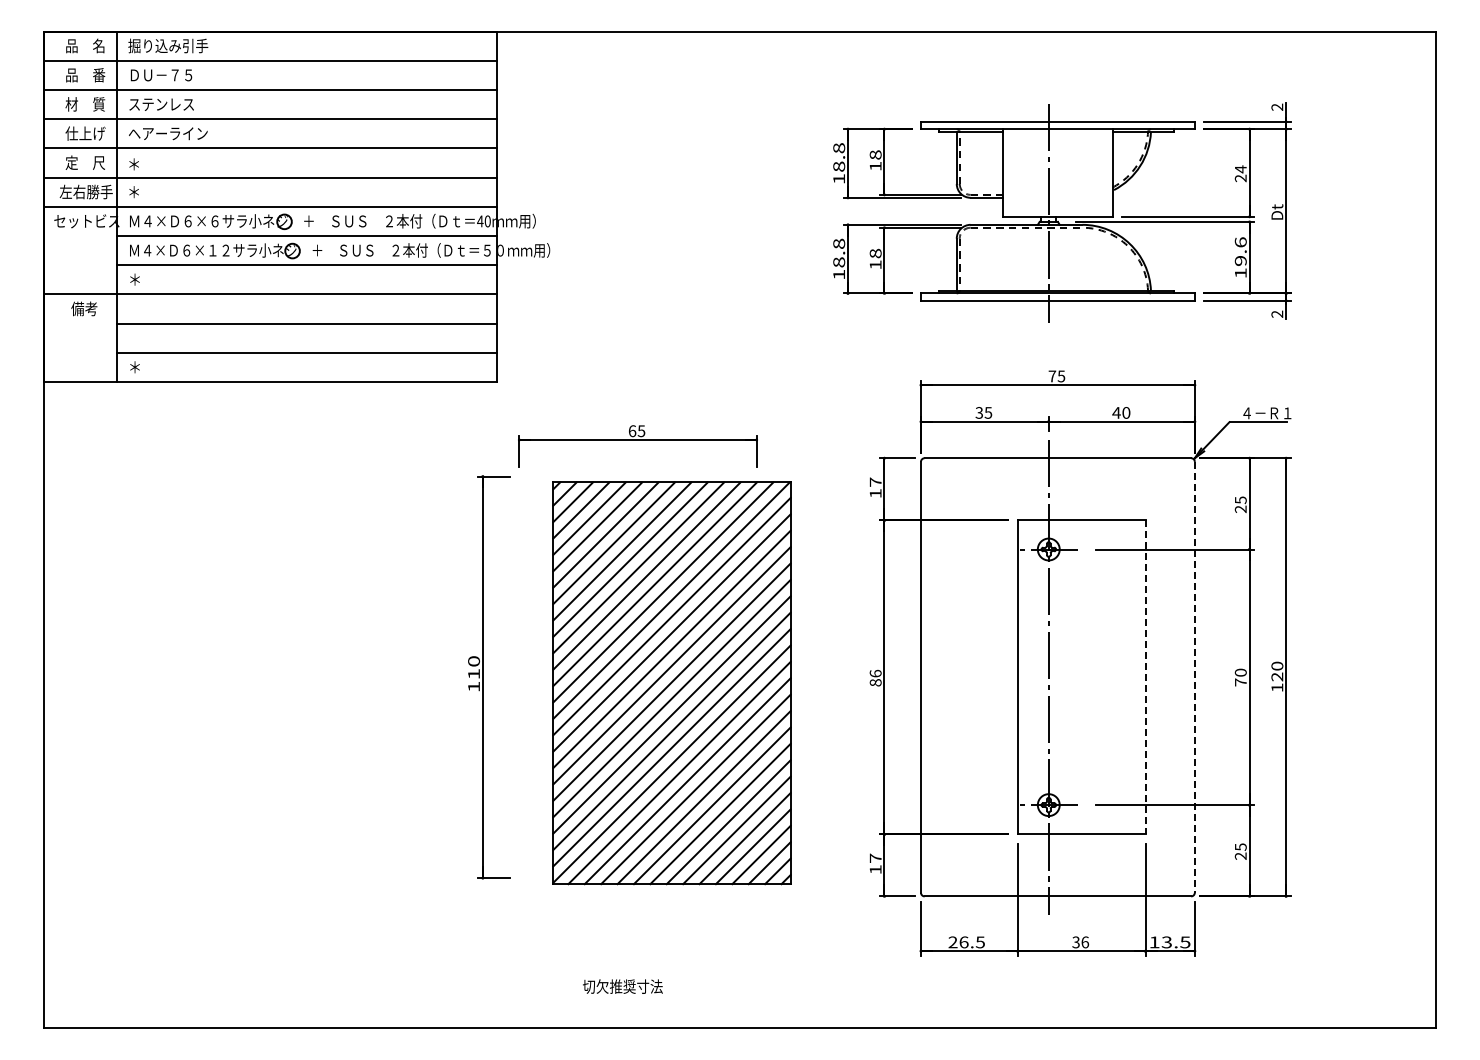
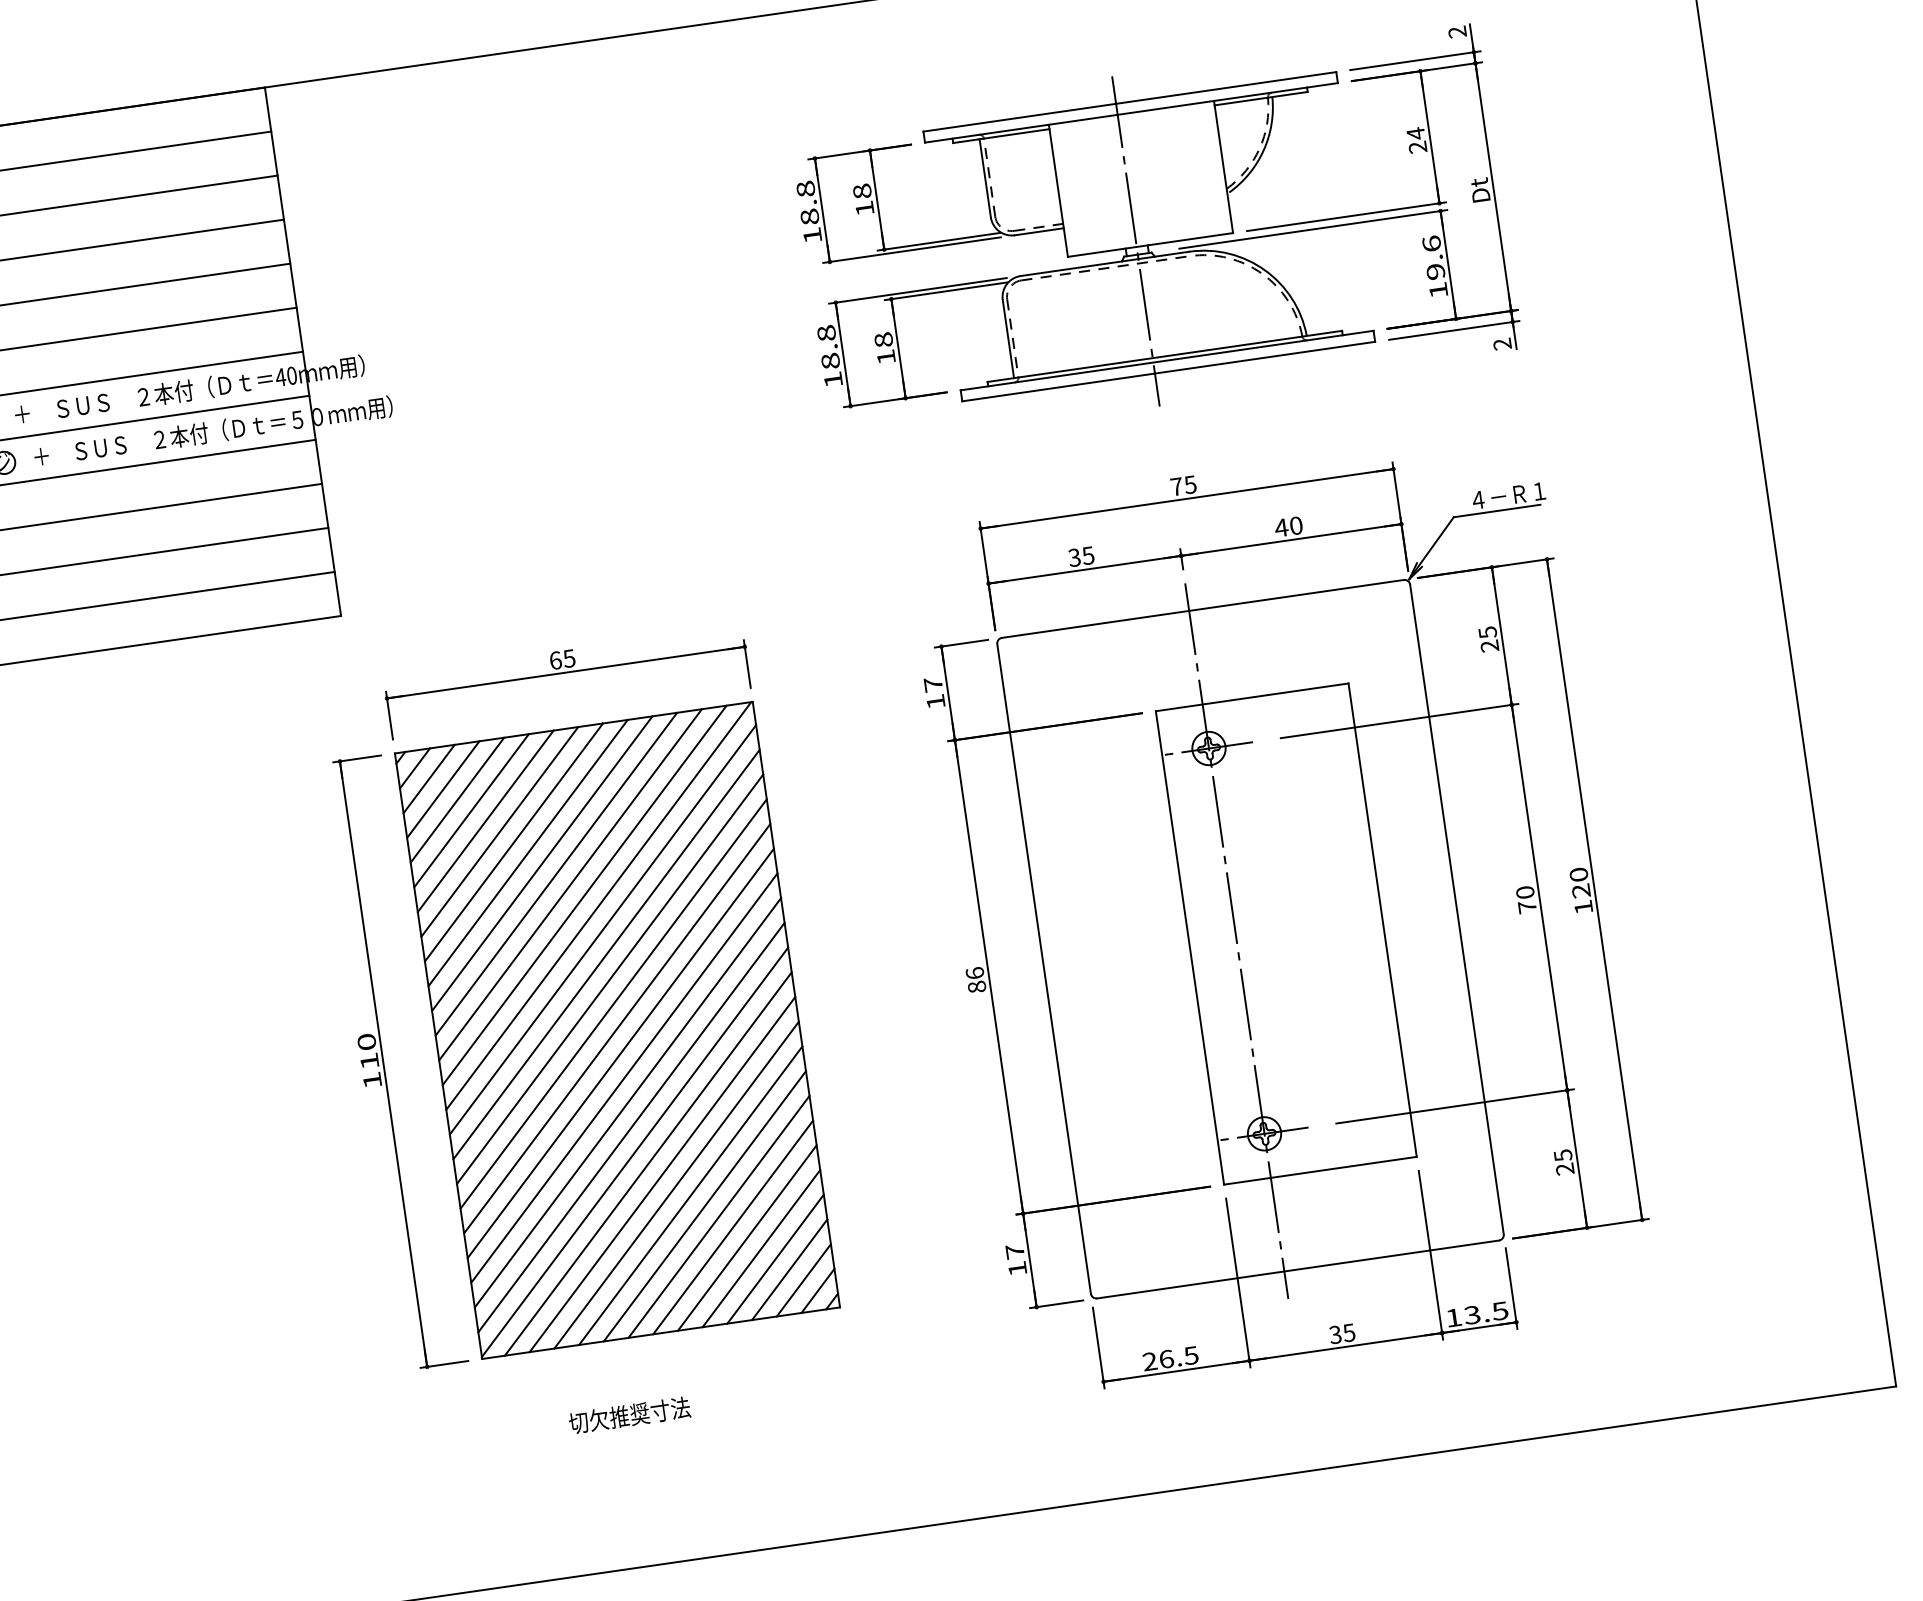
line: (1145, 677) -> (1382, 920), dashed -> solid
line: (1194, 677) -> (1456, 909), dashed -> solid
part: (671, 683) -> (616, 1030), moved
text: (1085, 942) -> (1349, 1332), 36 -> 35
text: (622, 986) -> (629, 1415), moved

